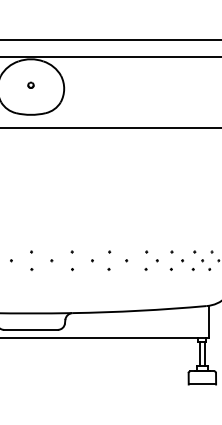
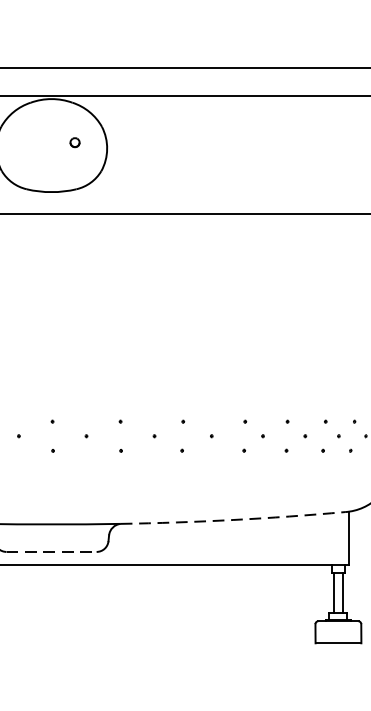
part: (30, 84) -> (74, 141), moved
arc: (139, 310) -> (233, 519), solid -> dashed
line: (30, 329) -> (50, 551), solid -> dashed

